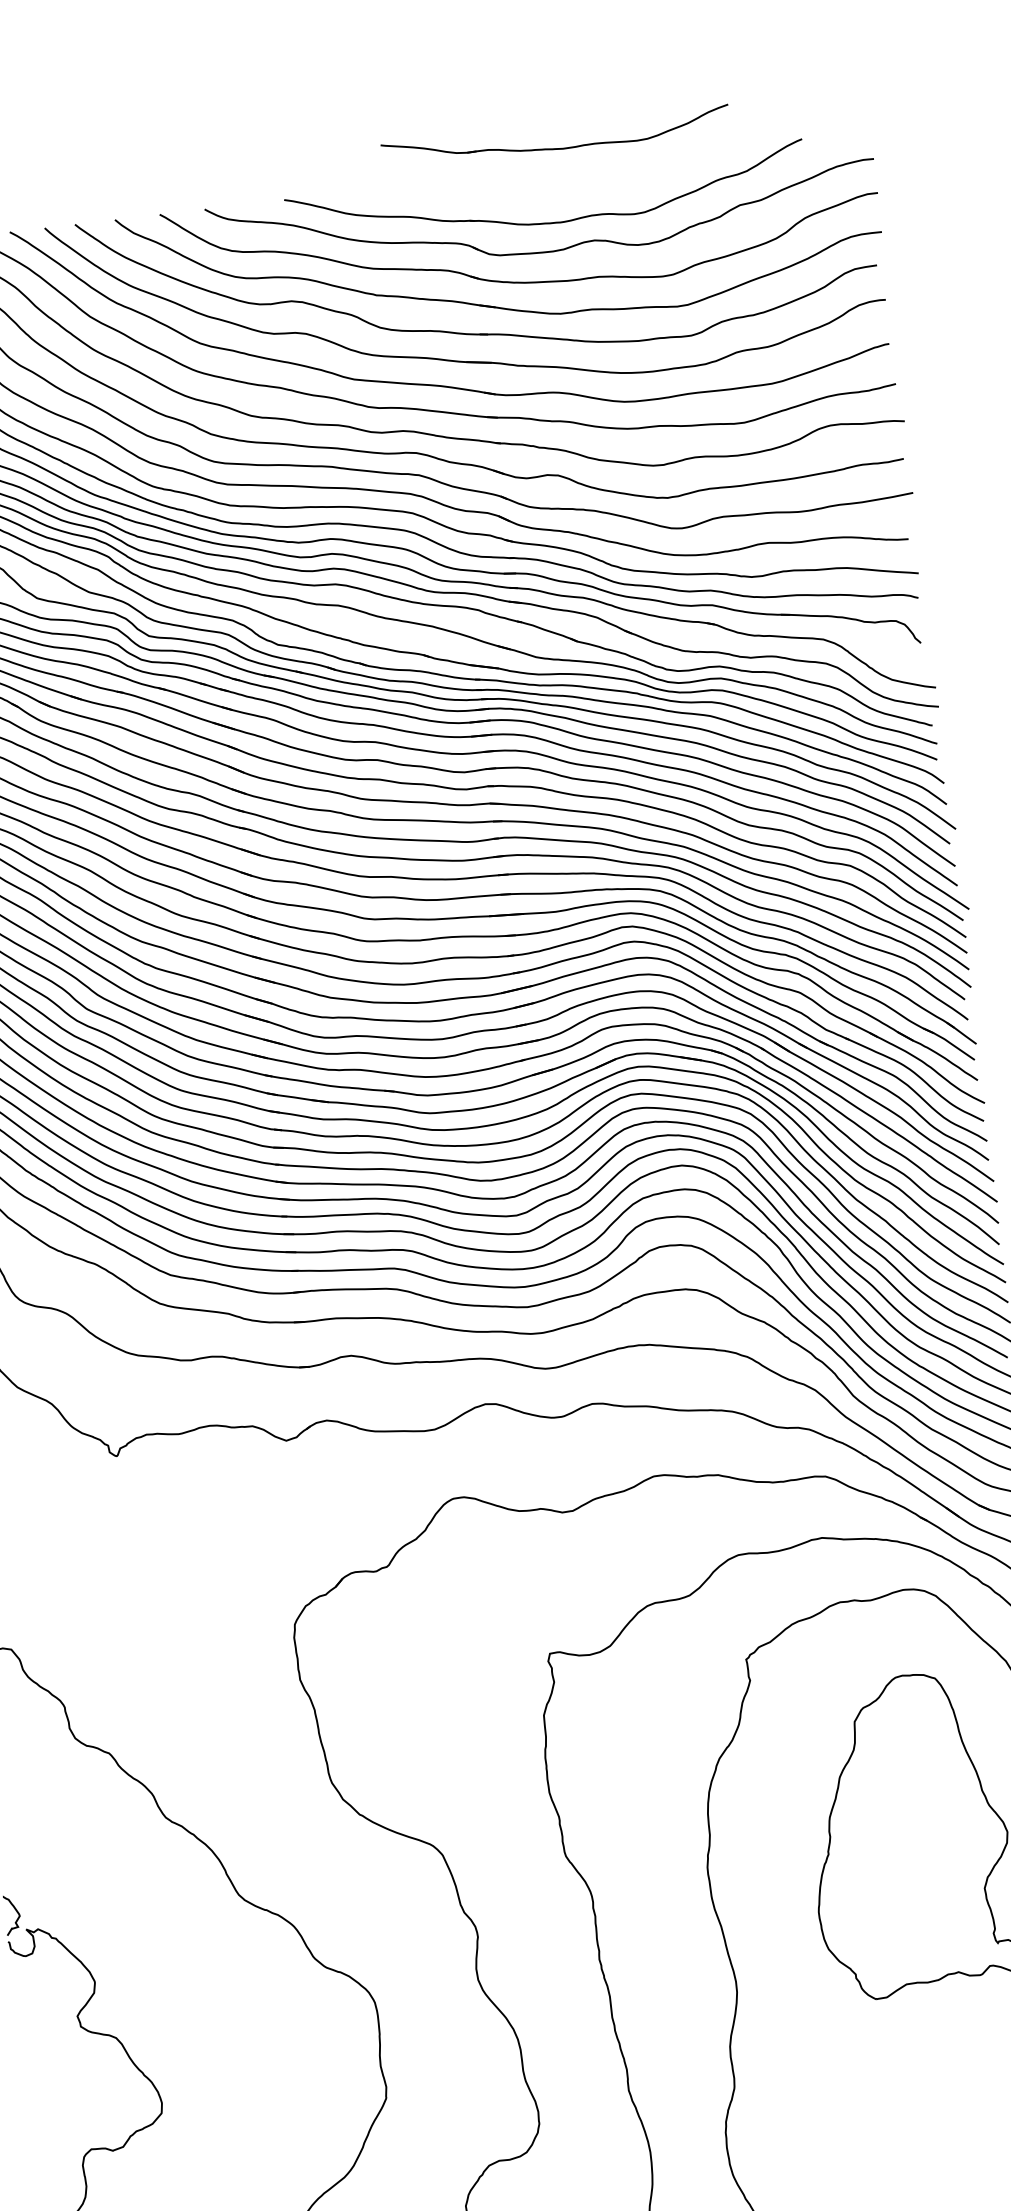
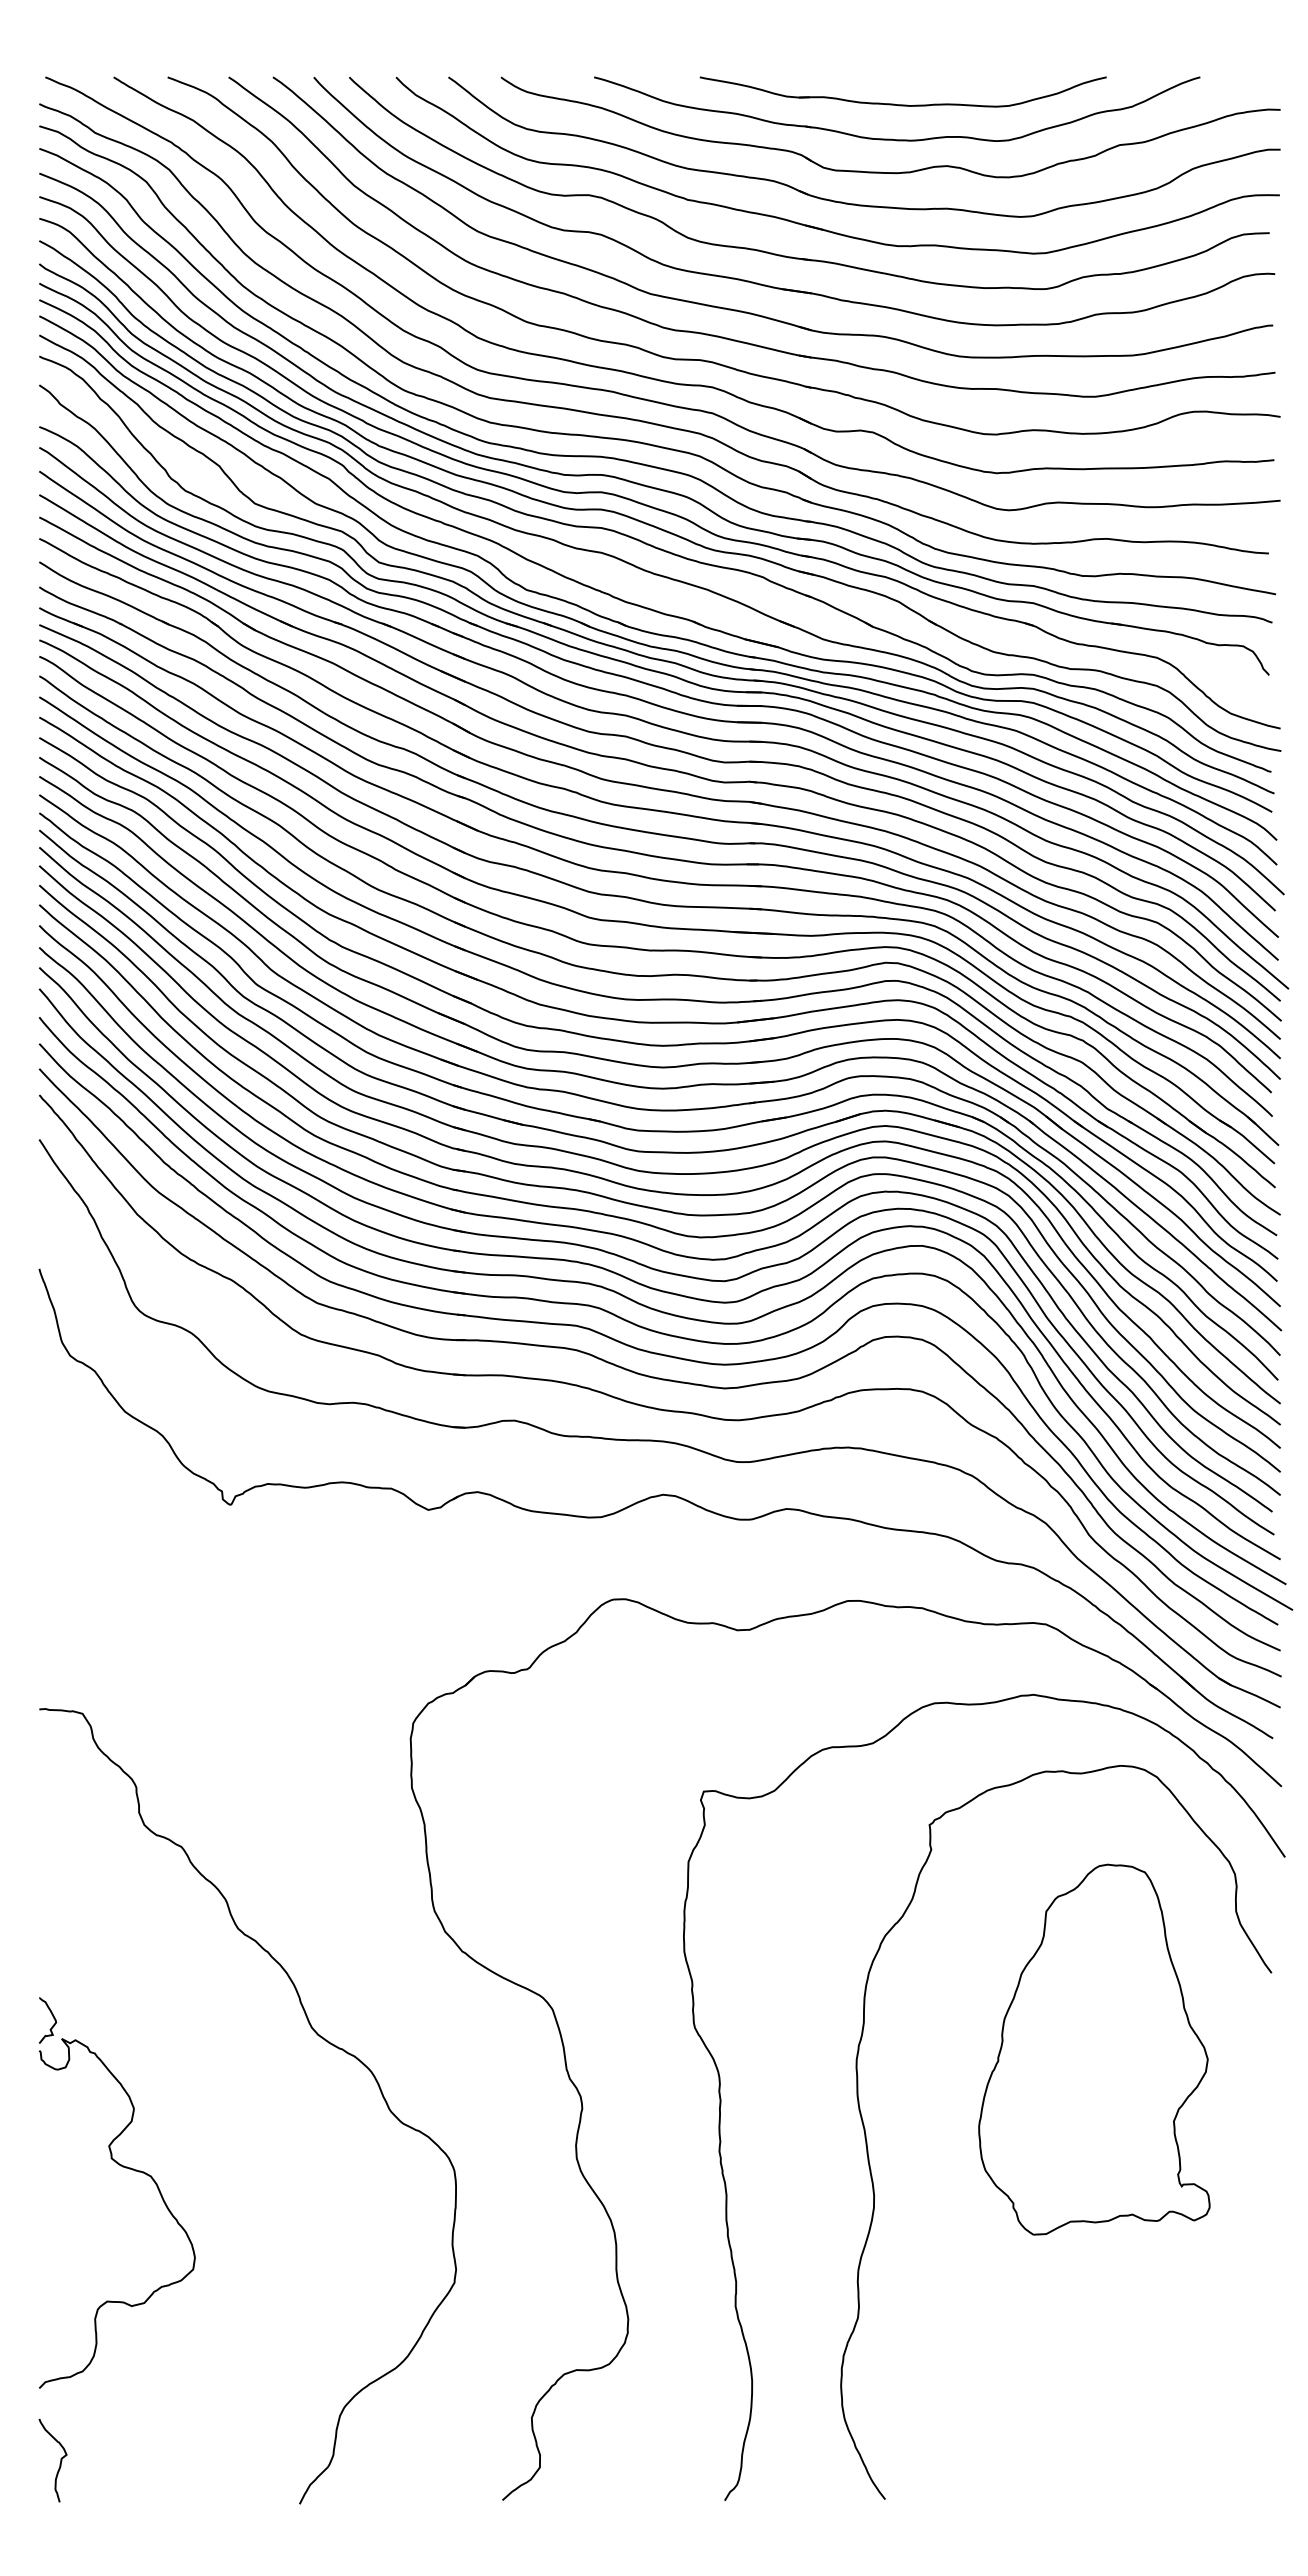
part: (556, 148) -> (902, 104), moved

